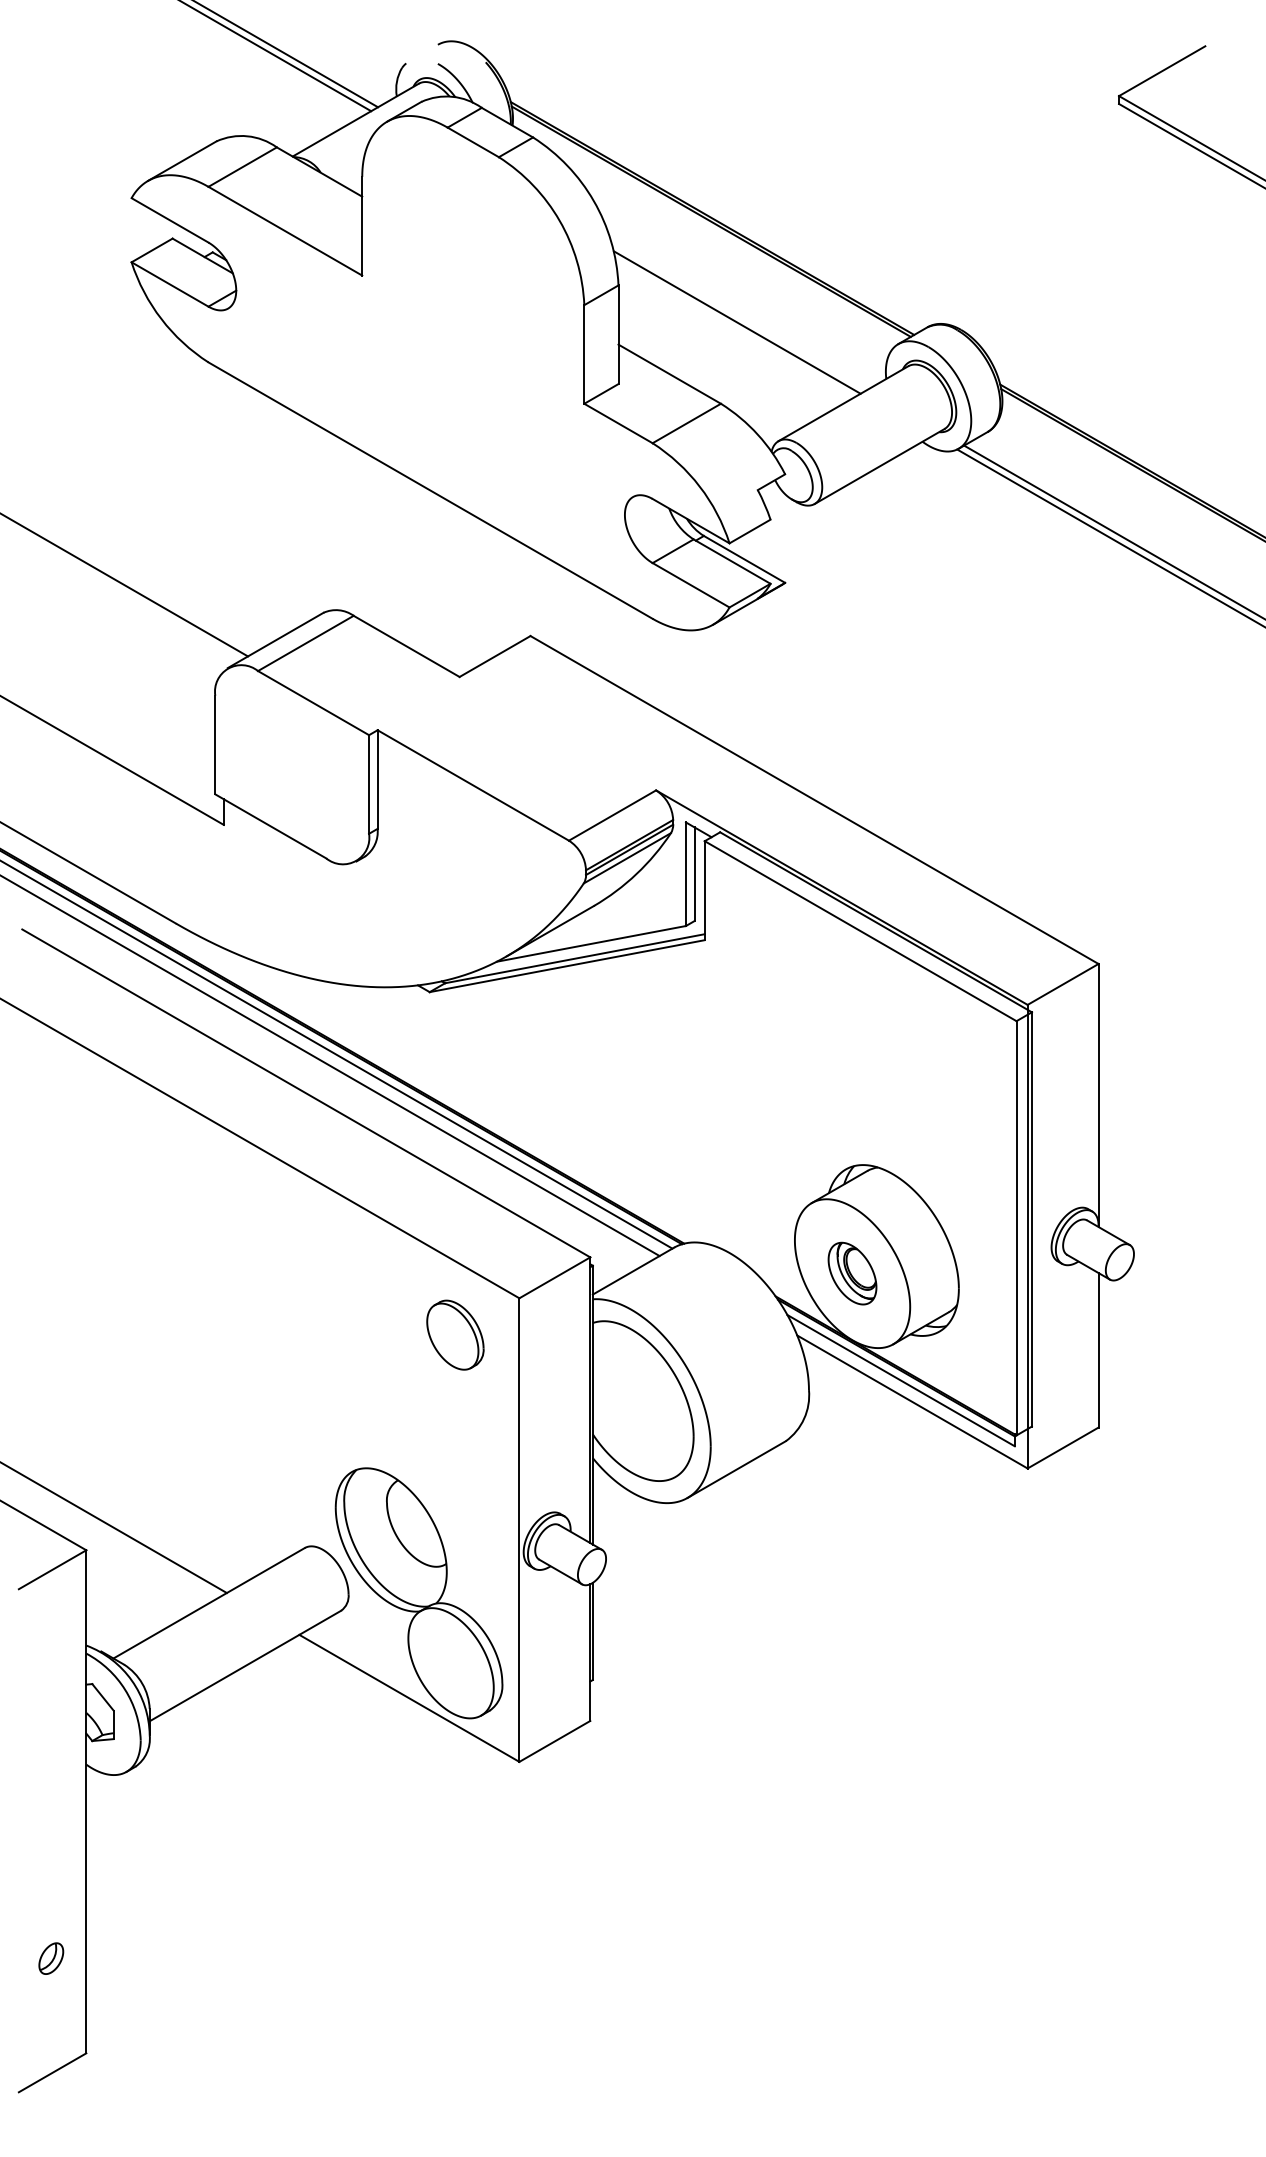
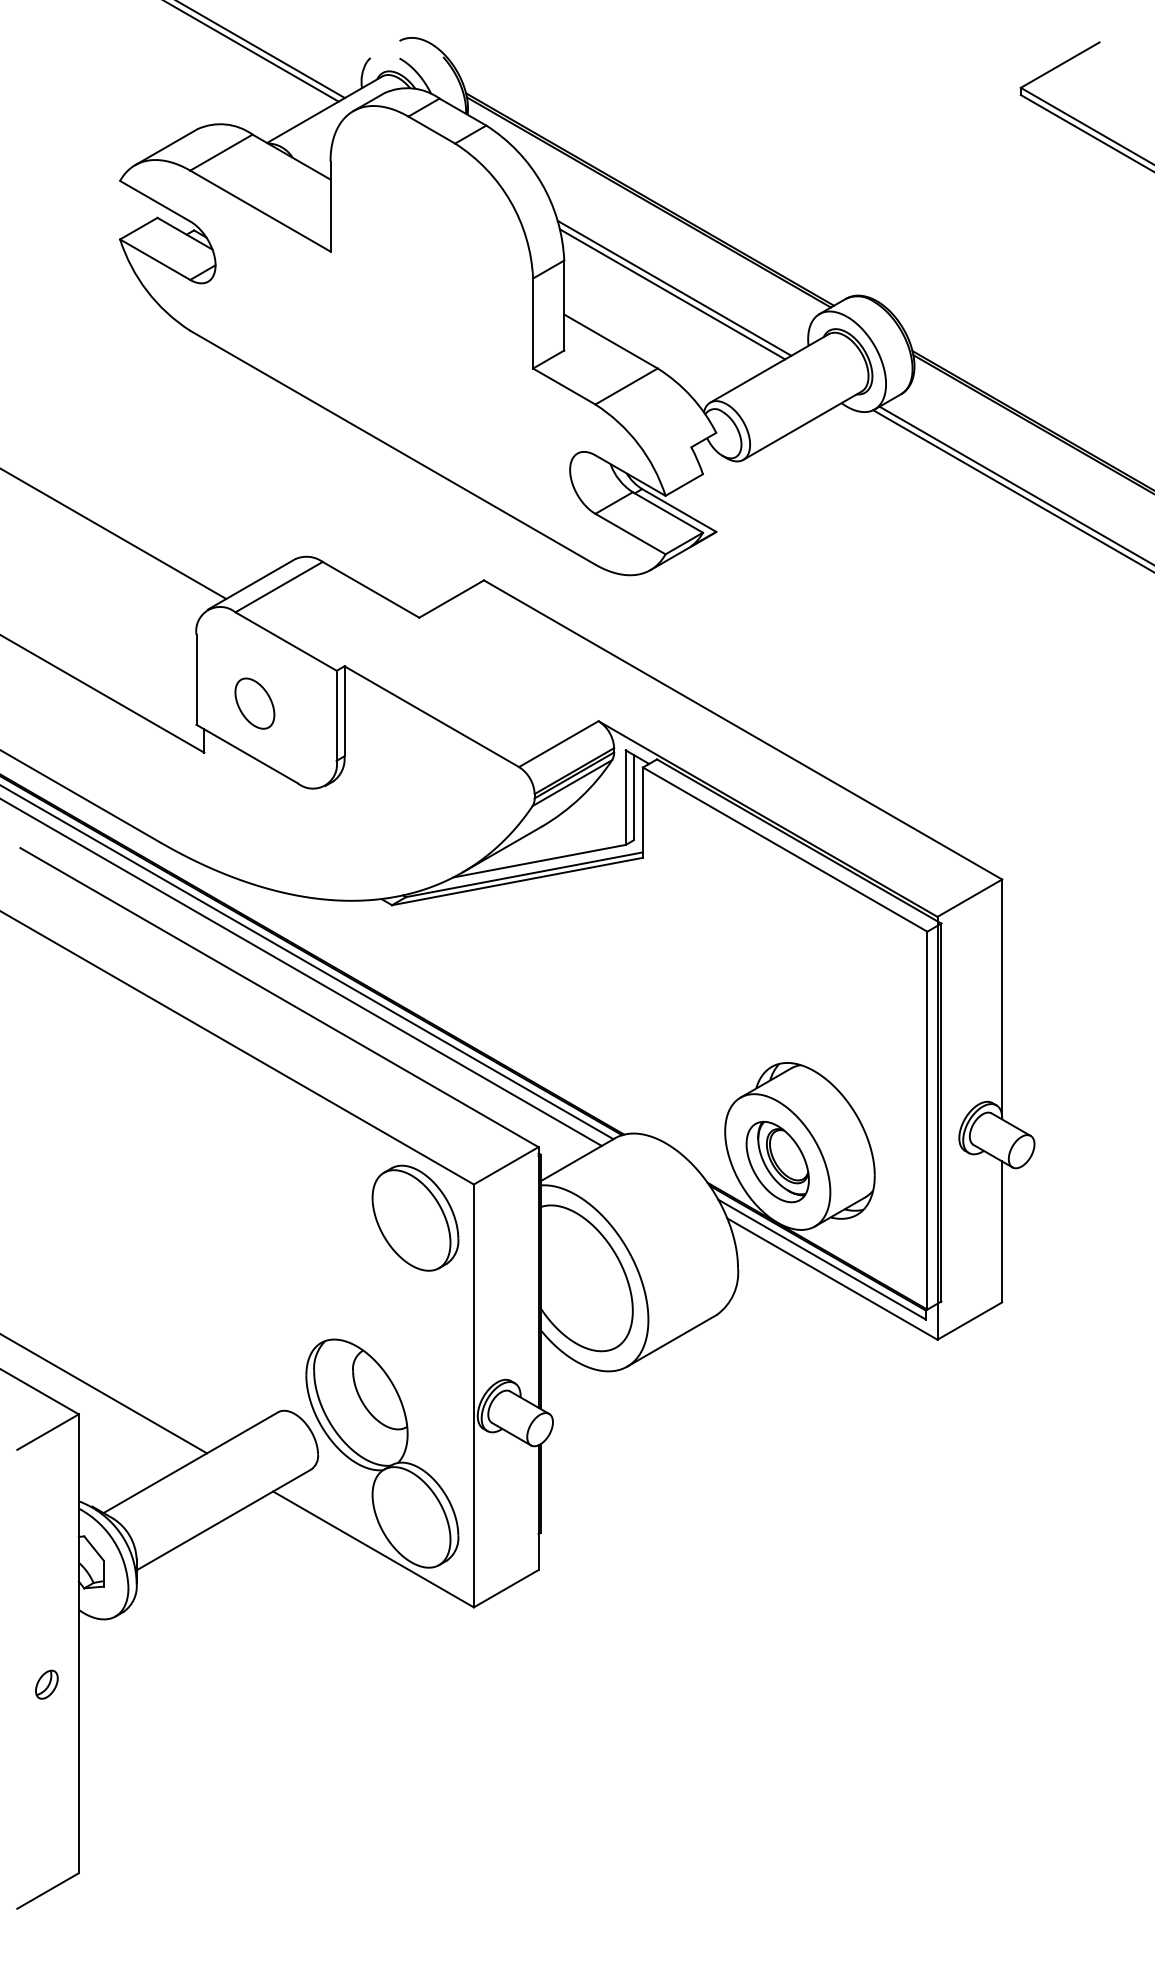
line: (739, 315) -> (674, 287), added
part: (279, 770) -> (255, 703), added
part: (852, 1273) -> (777, 1161), size x1.43
part: (455, 1334) -> (415, 1217), size x1.67
part: (51, 1958) -> (47, 1684), moved

